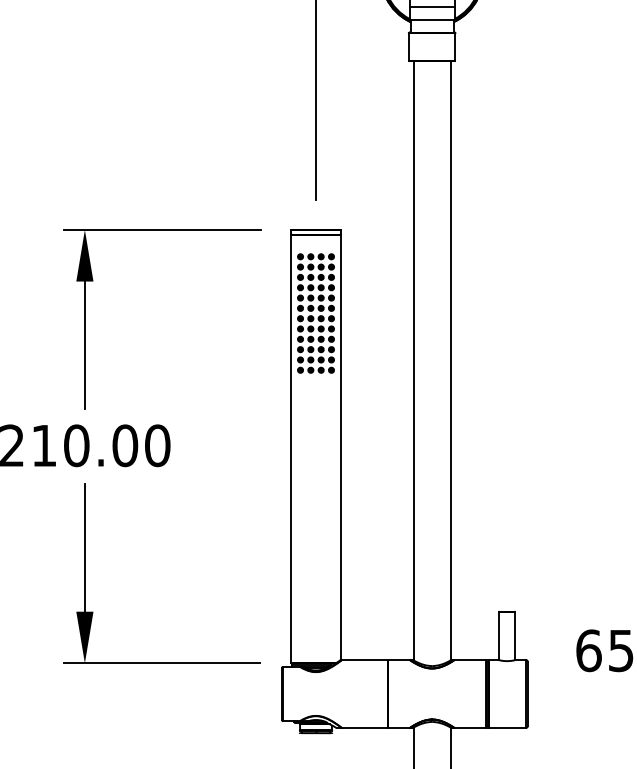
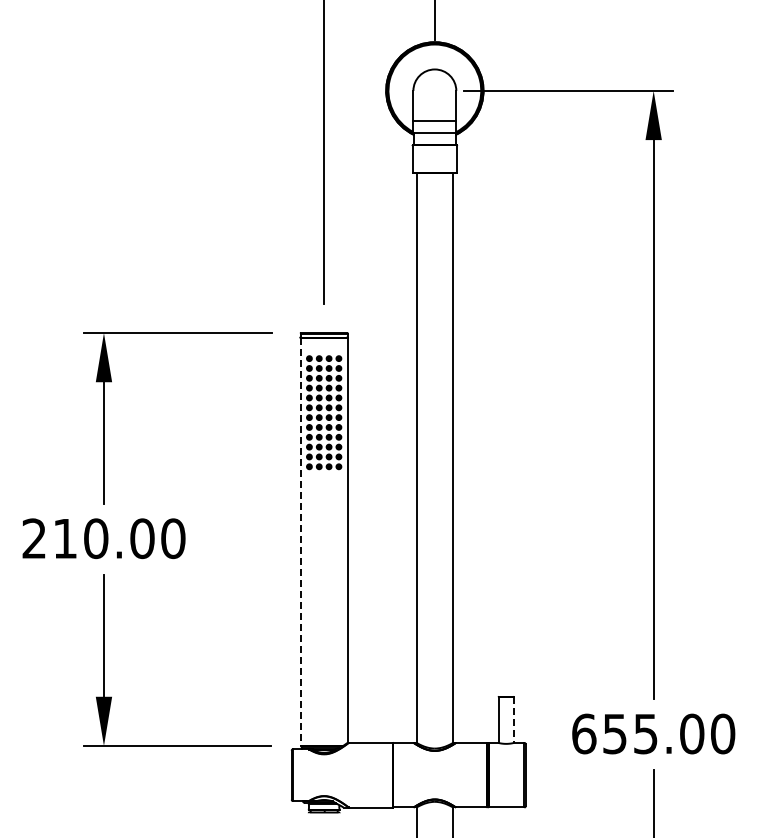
line: (291, 449) -> (300, 542), solid -> dashed
line: (514, 636) -> (513, 720), solid -> dashed

